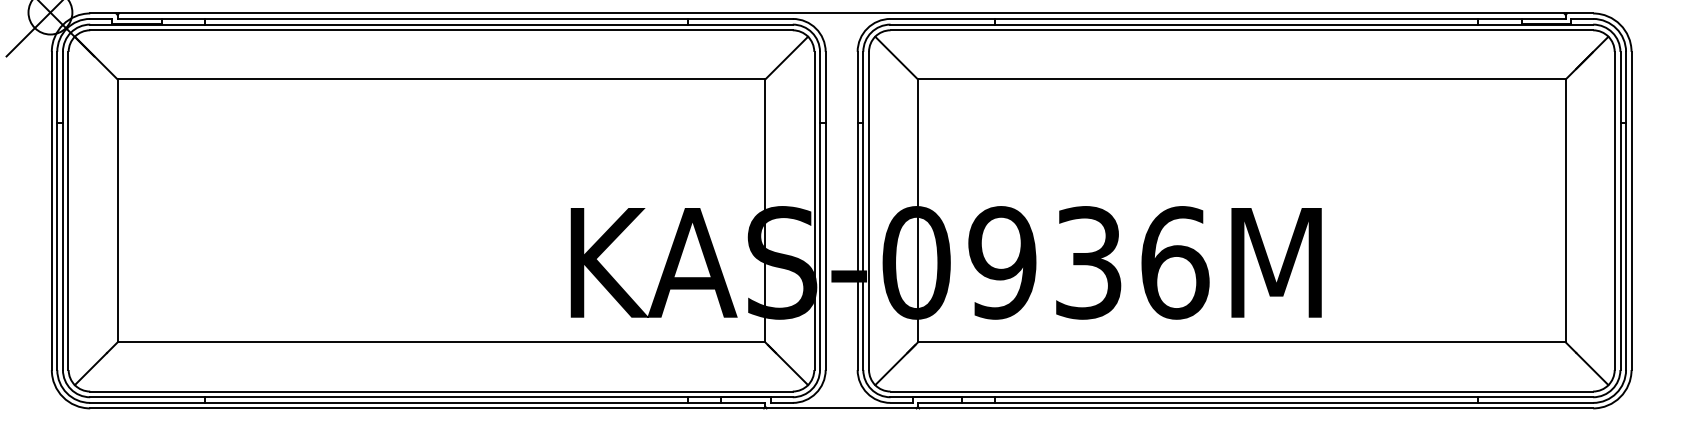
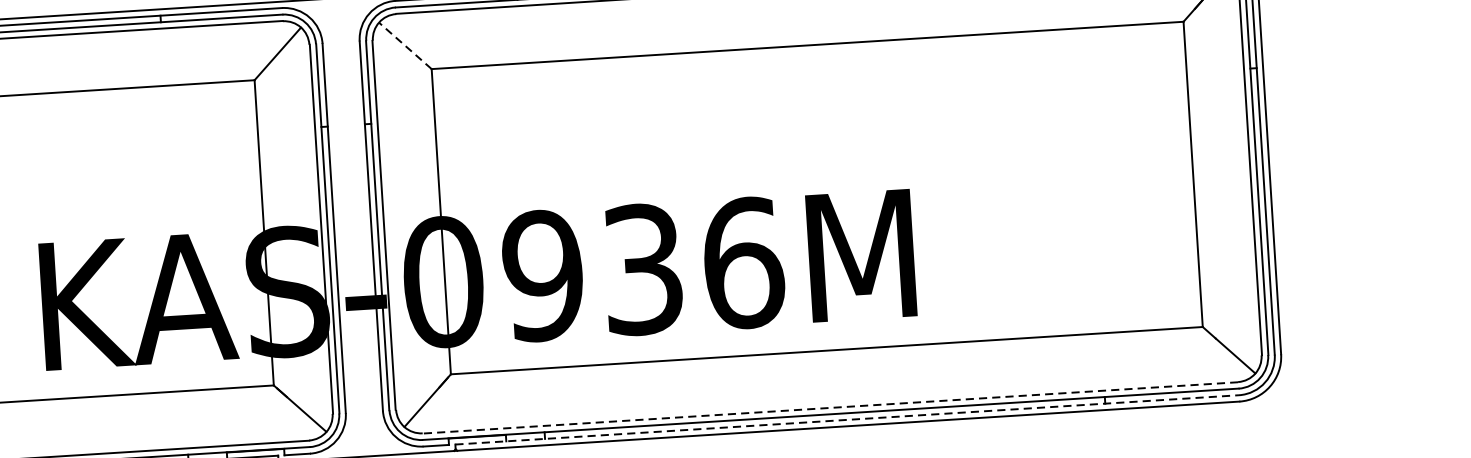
line: (896, 57) -> (405, 45), solid -> dashed
line: (1241, 391) -> (829, 407), solid -> dashed
line: (1255, 402) -> (847, 419), solid -> dashed

